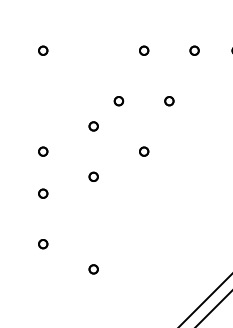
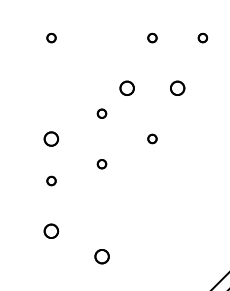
part: (118, 101) -> (126, 88), size x1.6
part: (169, 101) -> (177, 88), size x1.6
part: (43, 151) -> (51, 138), size x1.6
part: (43, 244) -> (51, 231), size x1.6
part: (93, 269) -> (101, 256), size x1.6

